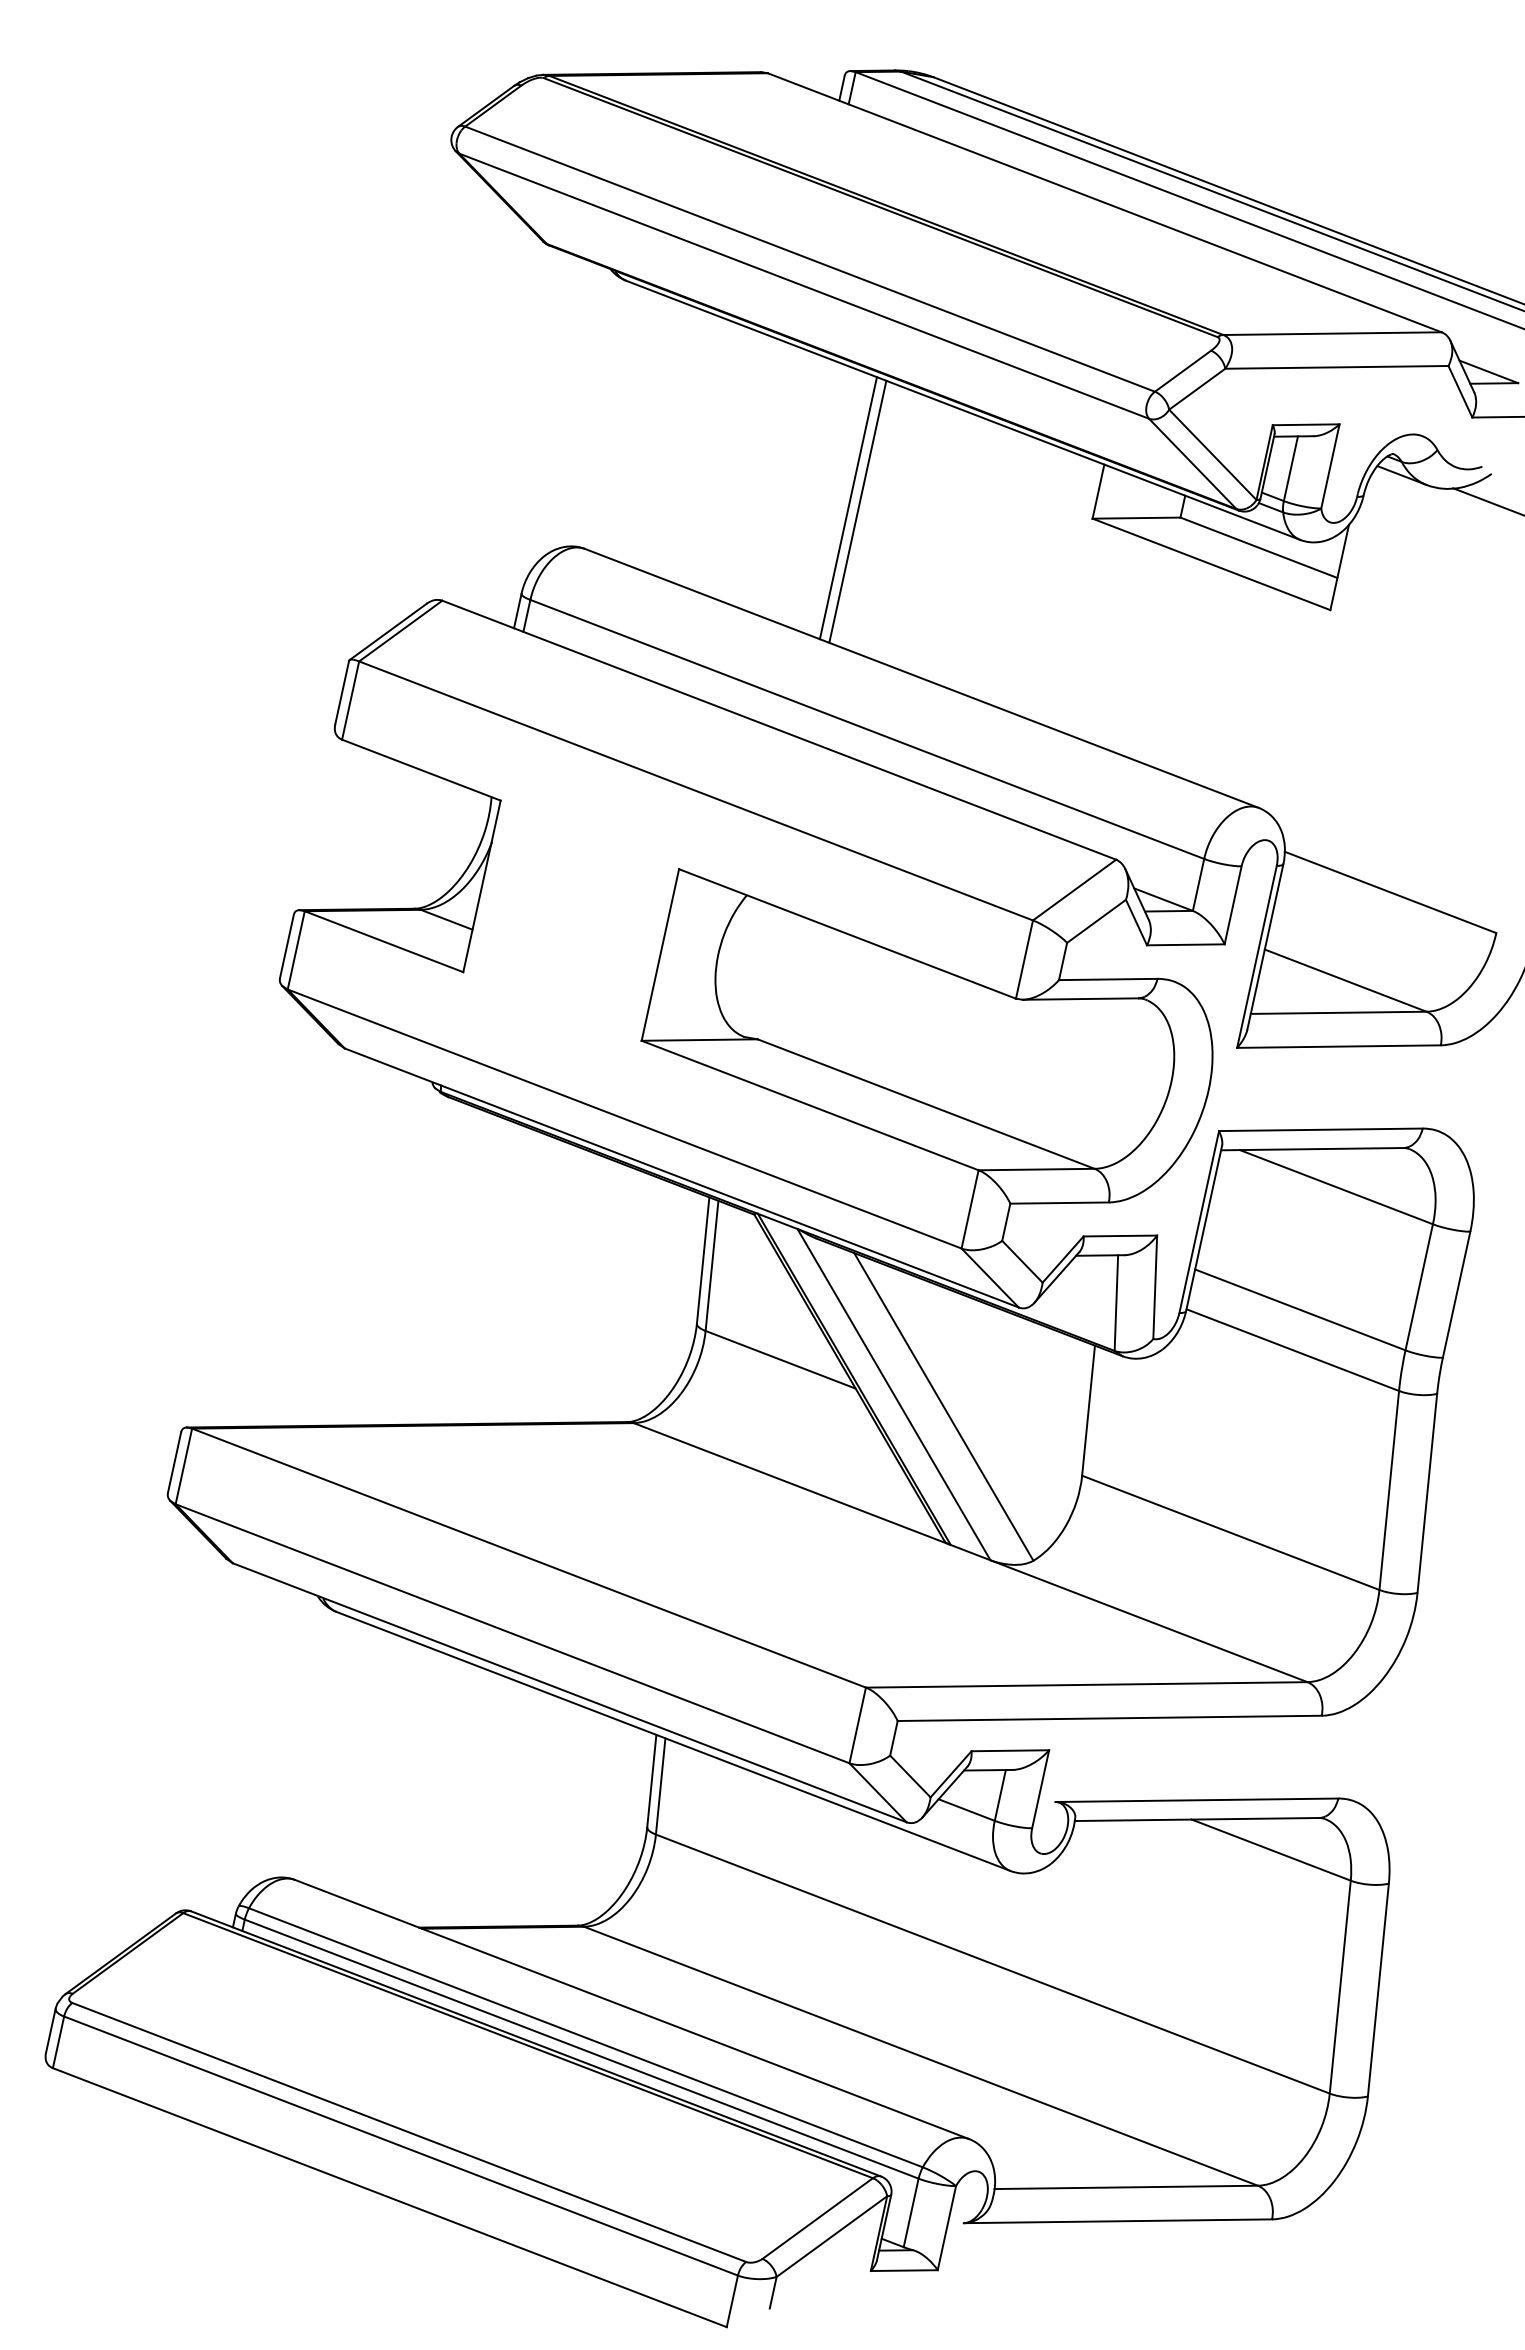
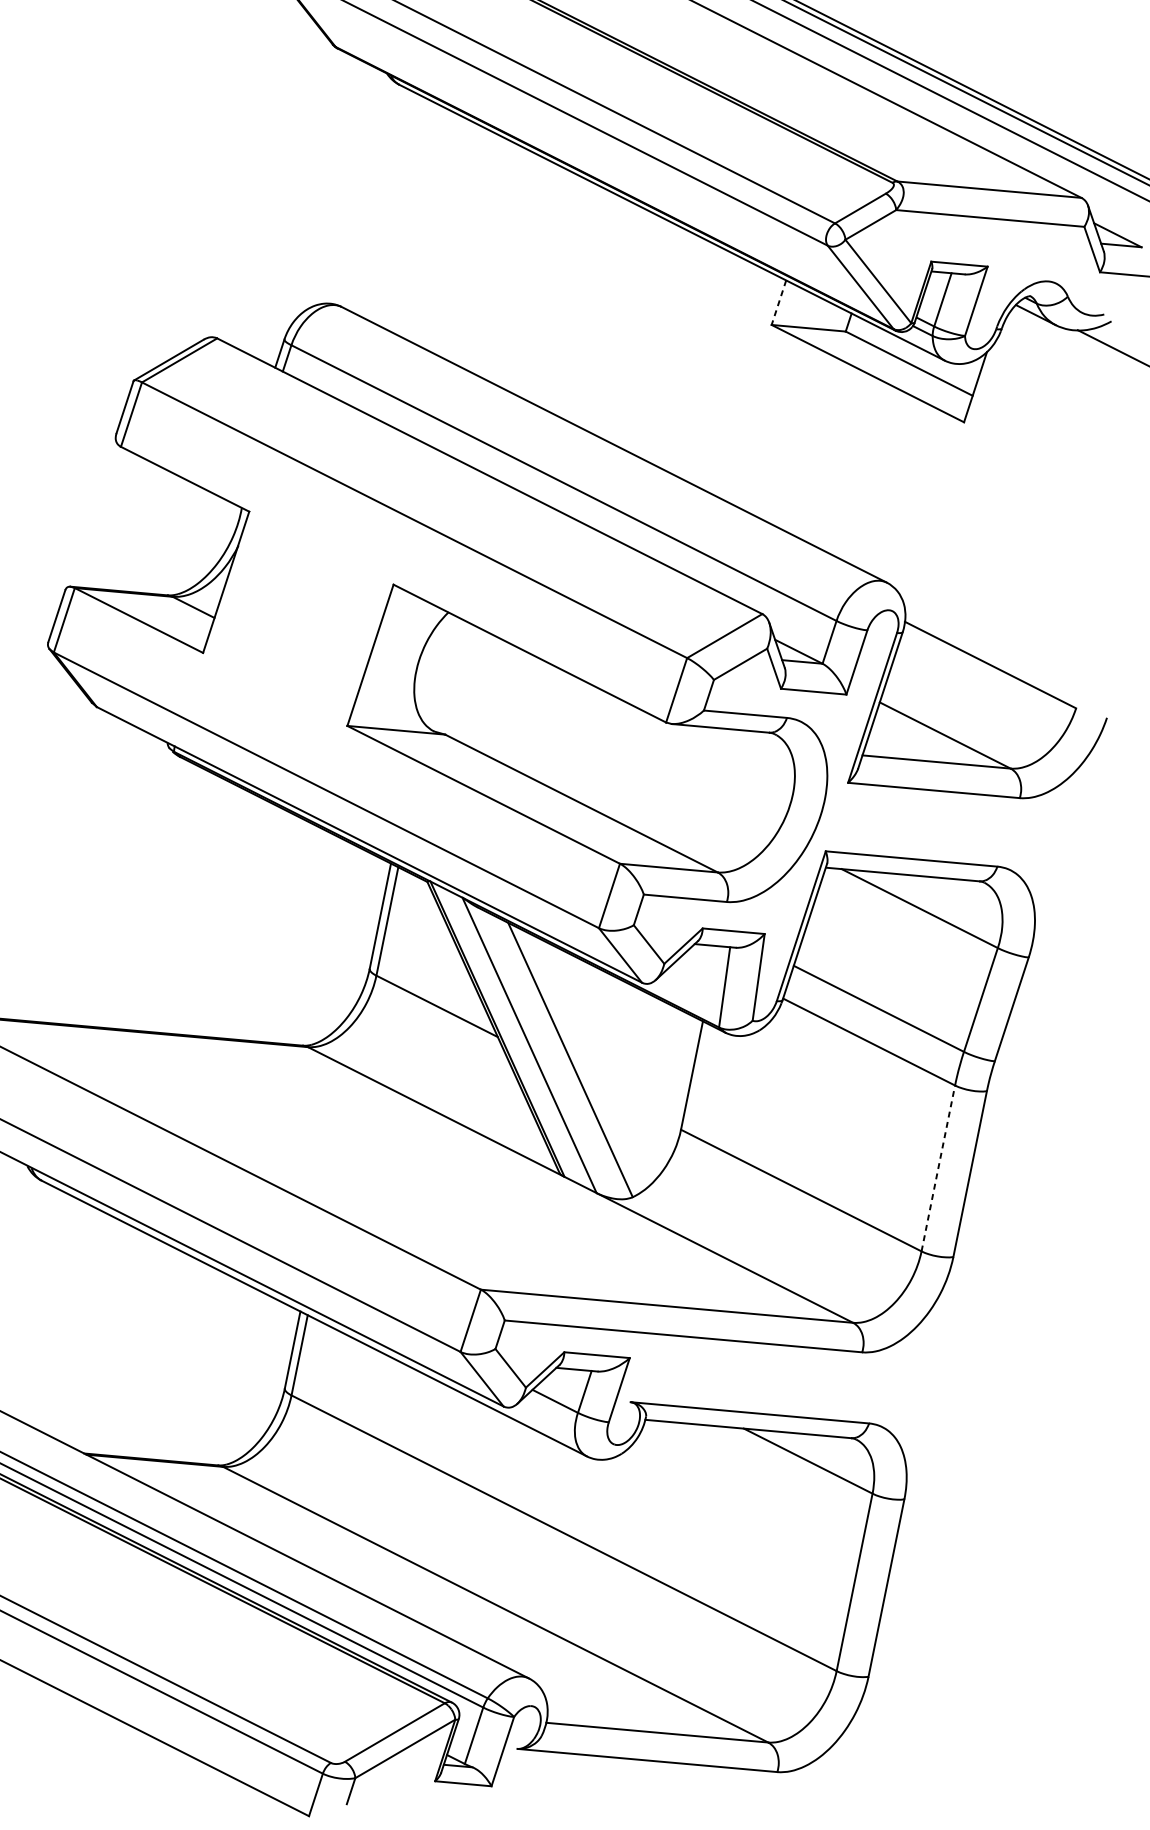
line: (1098, 491) -> (778, 302), solid -> dashed
line: (847, 508) -> (566, 295), removed
line: (857, 511) -> (574, 298), removed
line: (1389, 1490) -> (938, 1168), solid -> dashed

